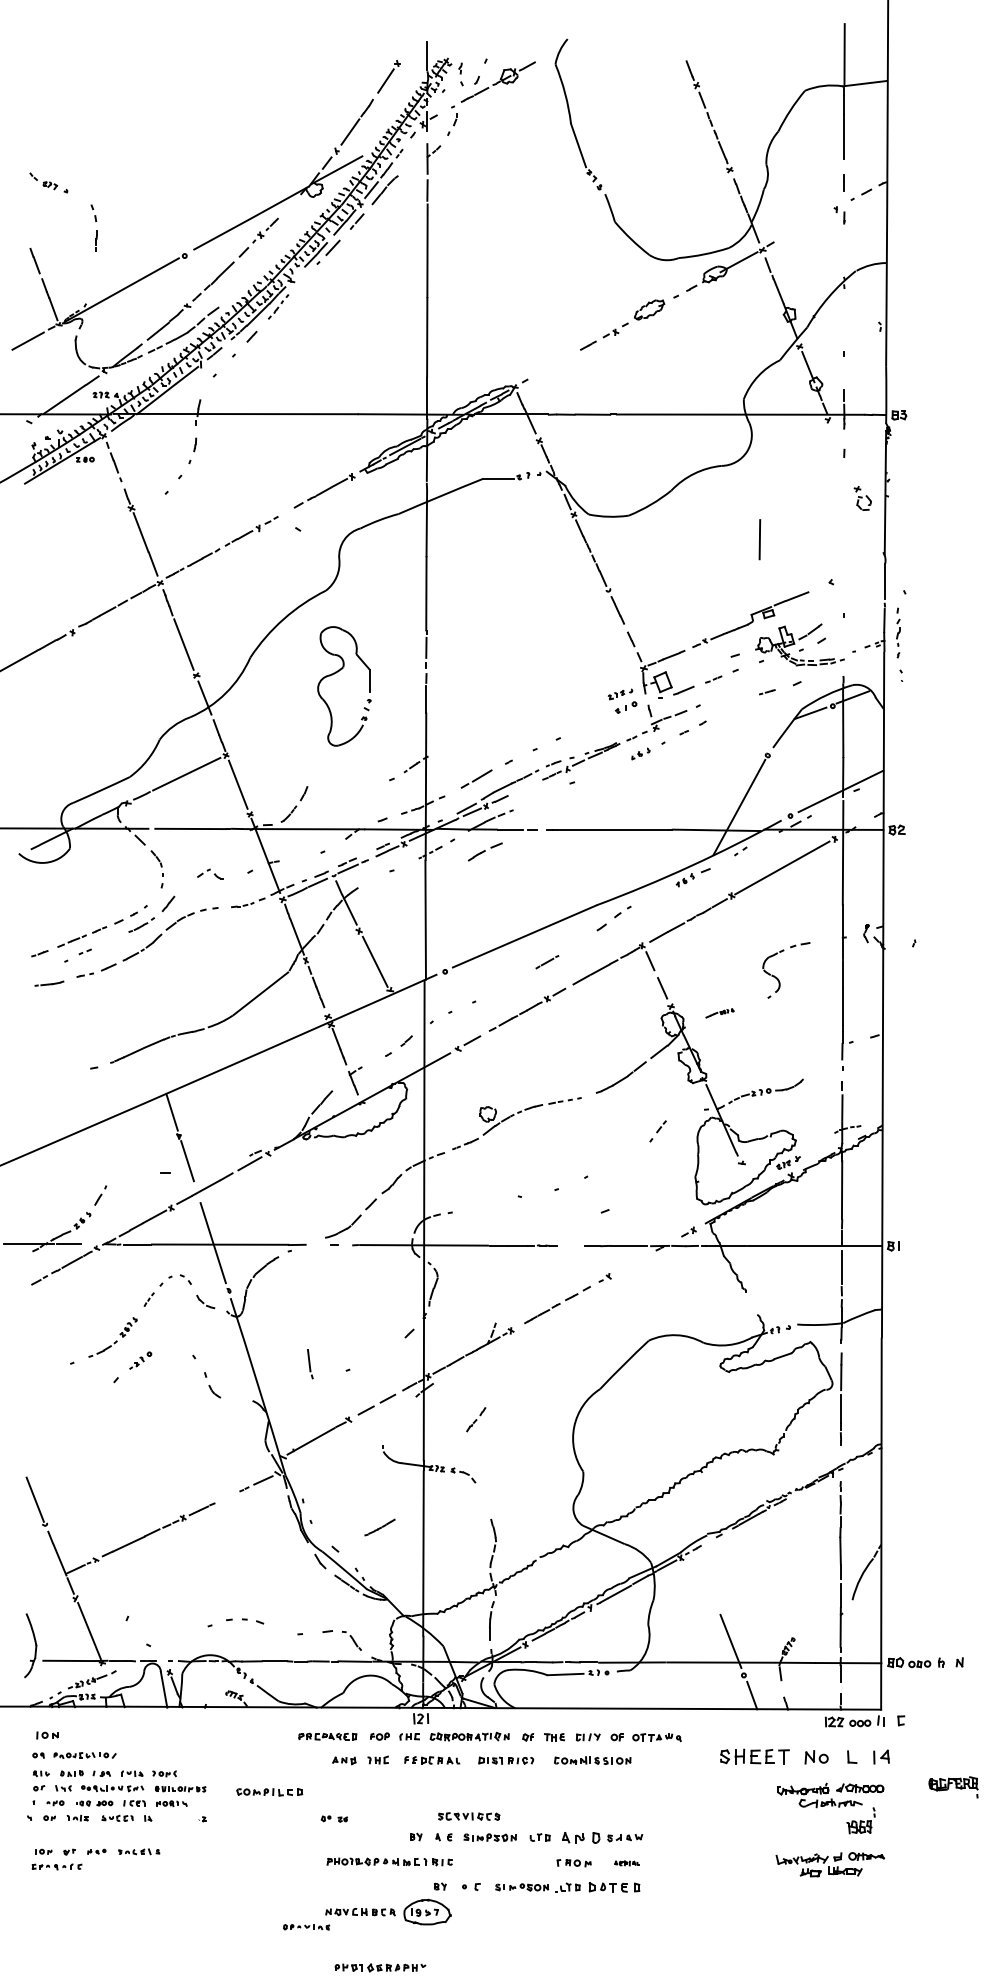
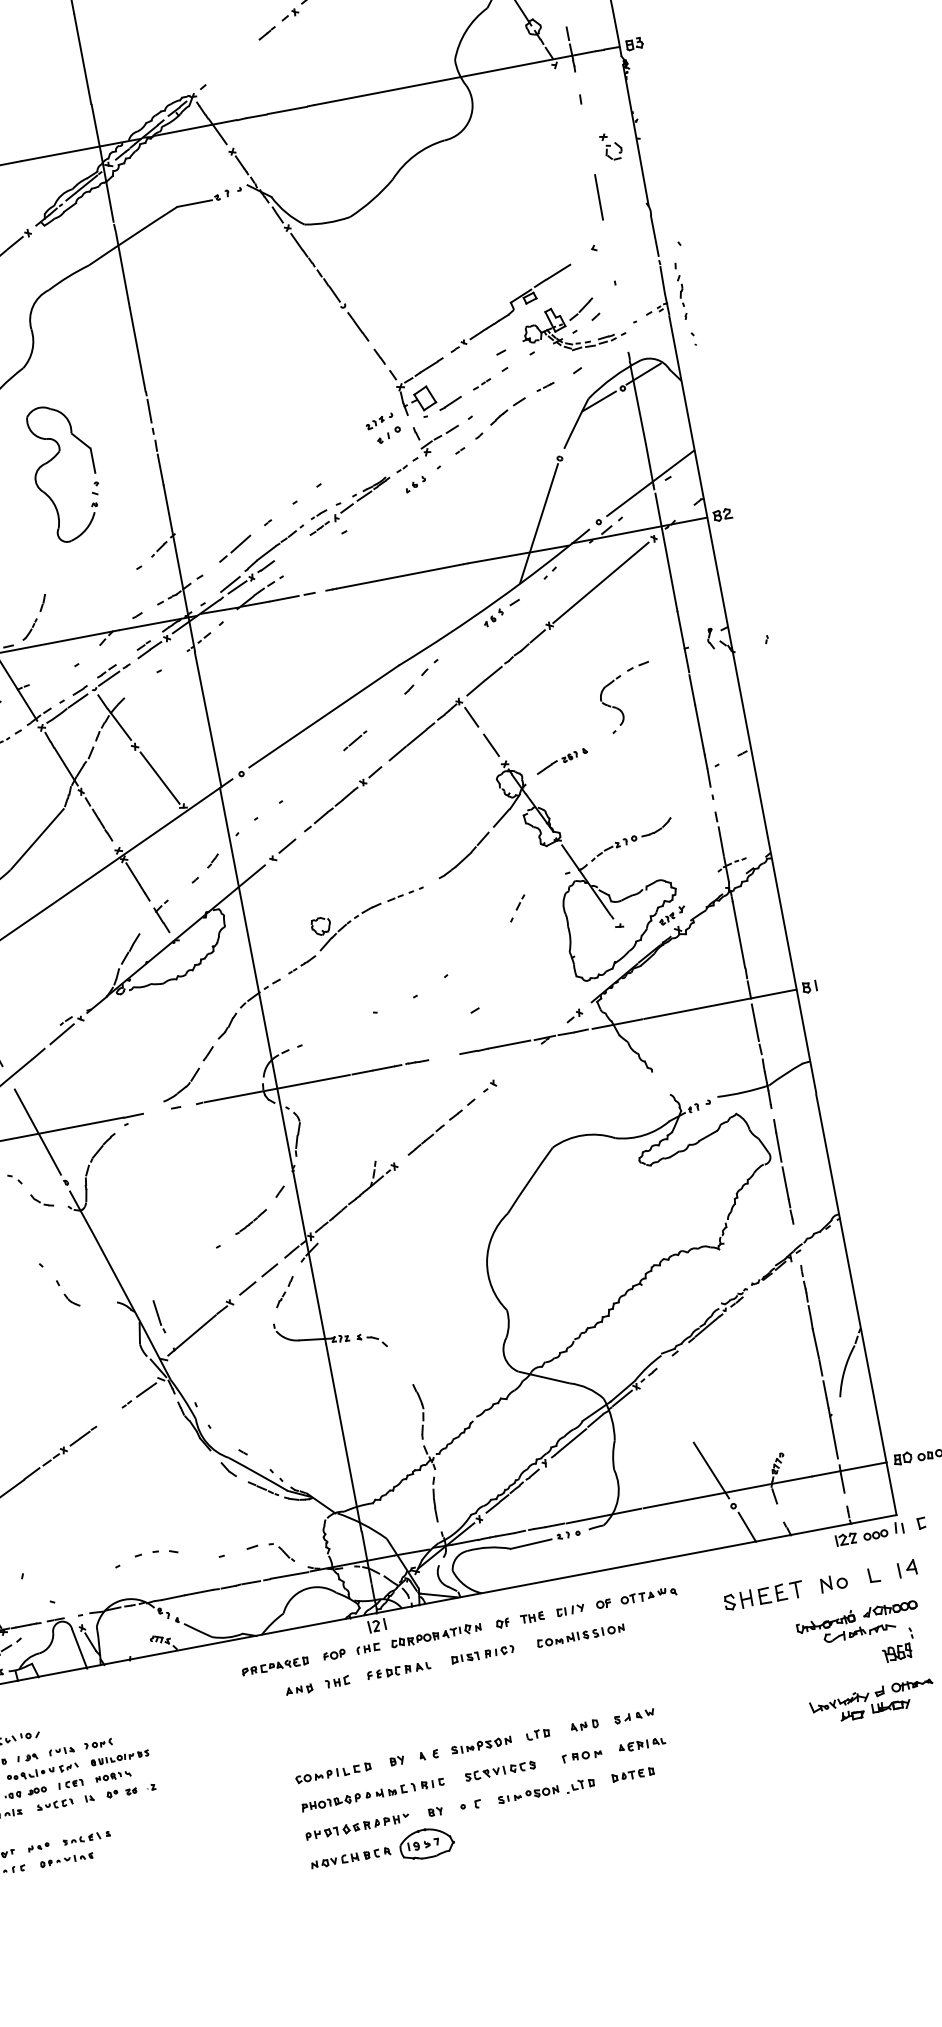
line: (759, 539) -> (598, 197), moved
part: (484, 851) -> (506, 411), moved
part: (719, 1013) -> (561, 761), size x1.67
part: (310, 1364) -> (159, 1317), moved
part: (476, 1419) -> (285, 1291), moved
line: (379, 1527) -> (250, 1222), moved
part: (269, 1792) -> (333, 1773), moved
part: (469, 1816) -> (500, 1770), moved
part: (333, 1818) -> (120, 1792), moved
part: (581, 1837) -> (584, 1725), size x0.62
part: (626, 1863) -> (641, 1744), size x1.67
part: (614, 1887) -> (633, 1774), size x0.71
part: (306, 1927) -> (66, 1860), moved
part: (380, 1967) -> (357, 1826), moved

